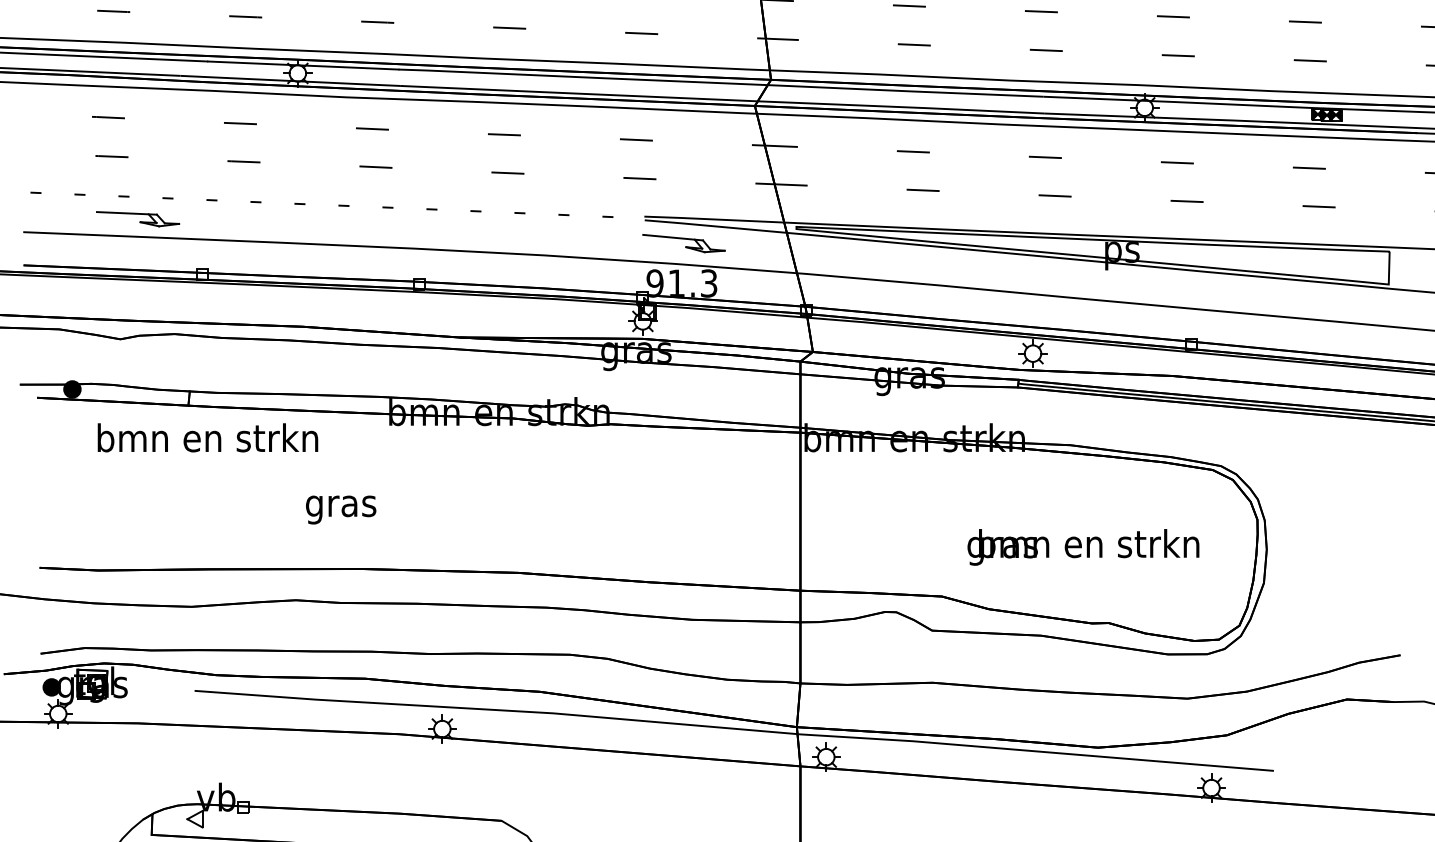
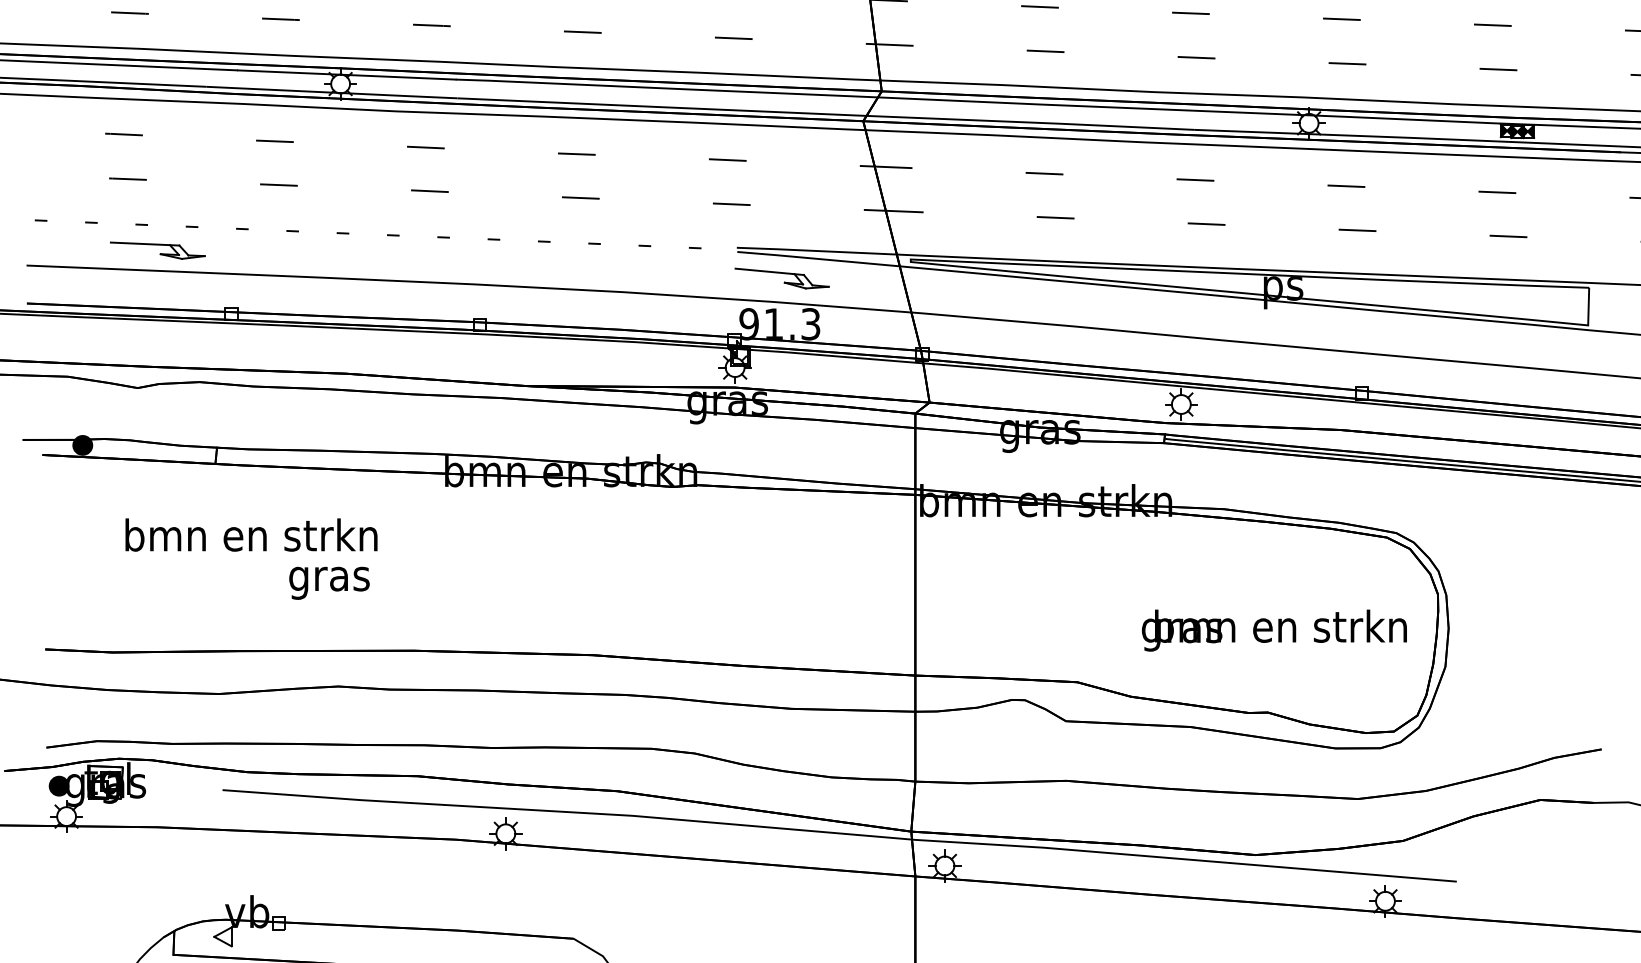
text: (207, 437) -> (250, 534), moved
text: (341, 509) -> (329, 582), moved
text: (1083, 547) -> (1274, 630), moved

